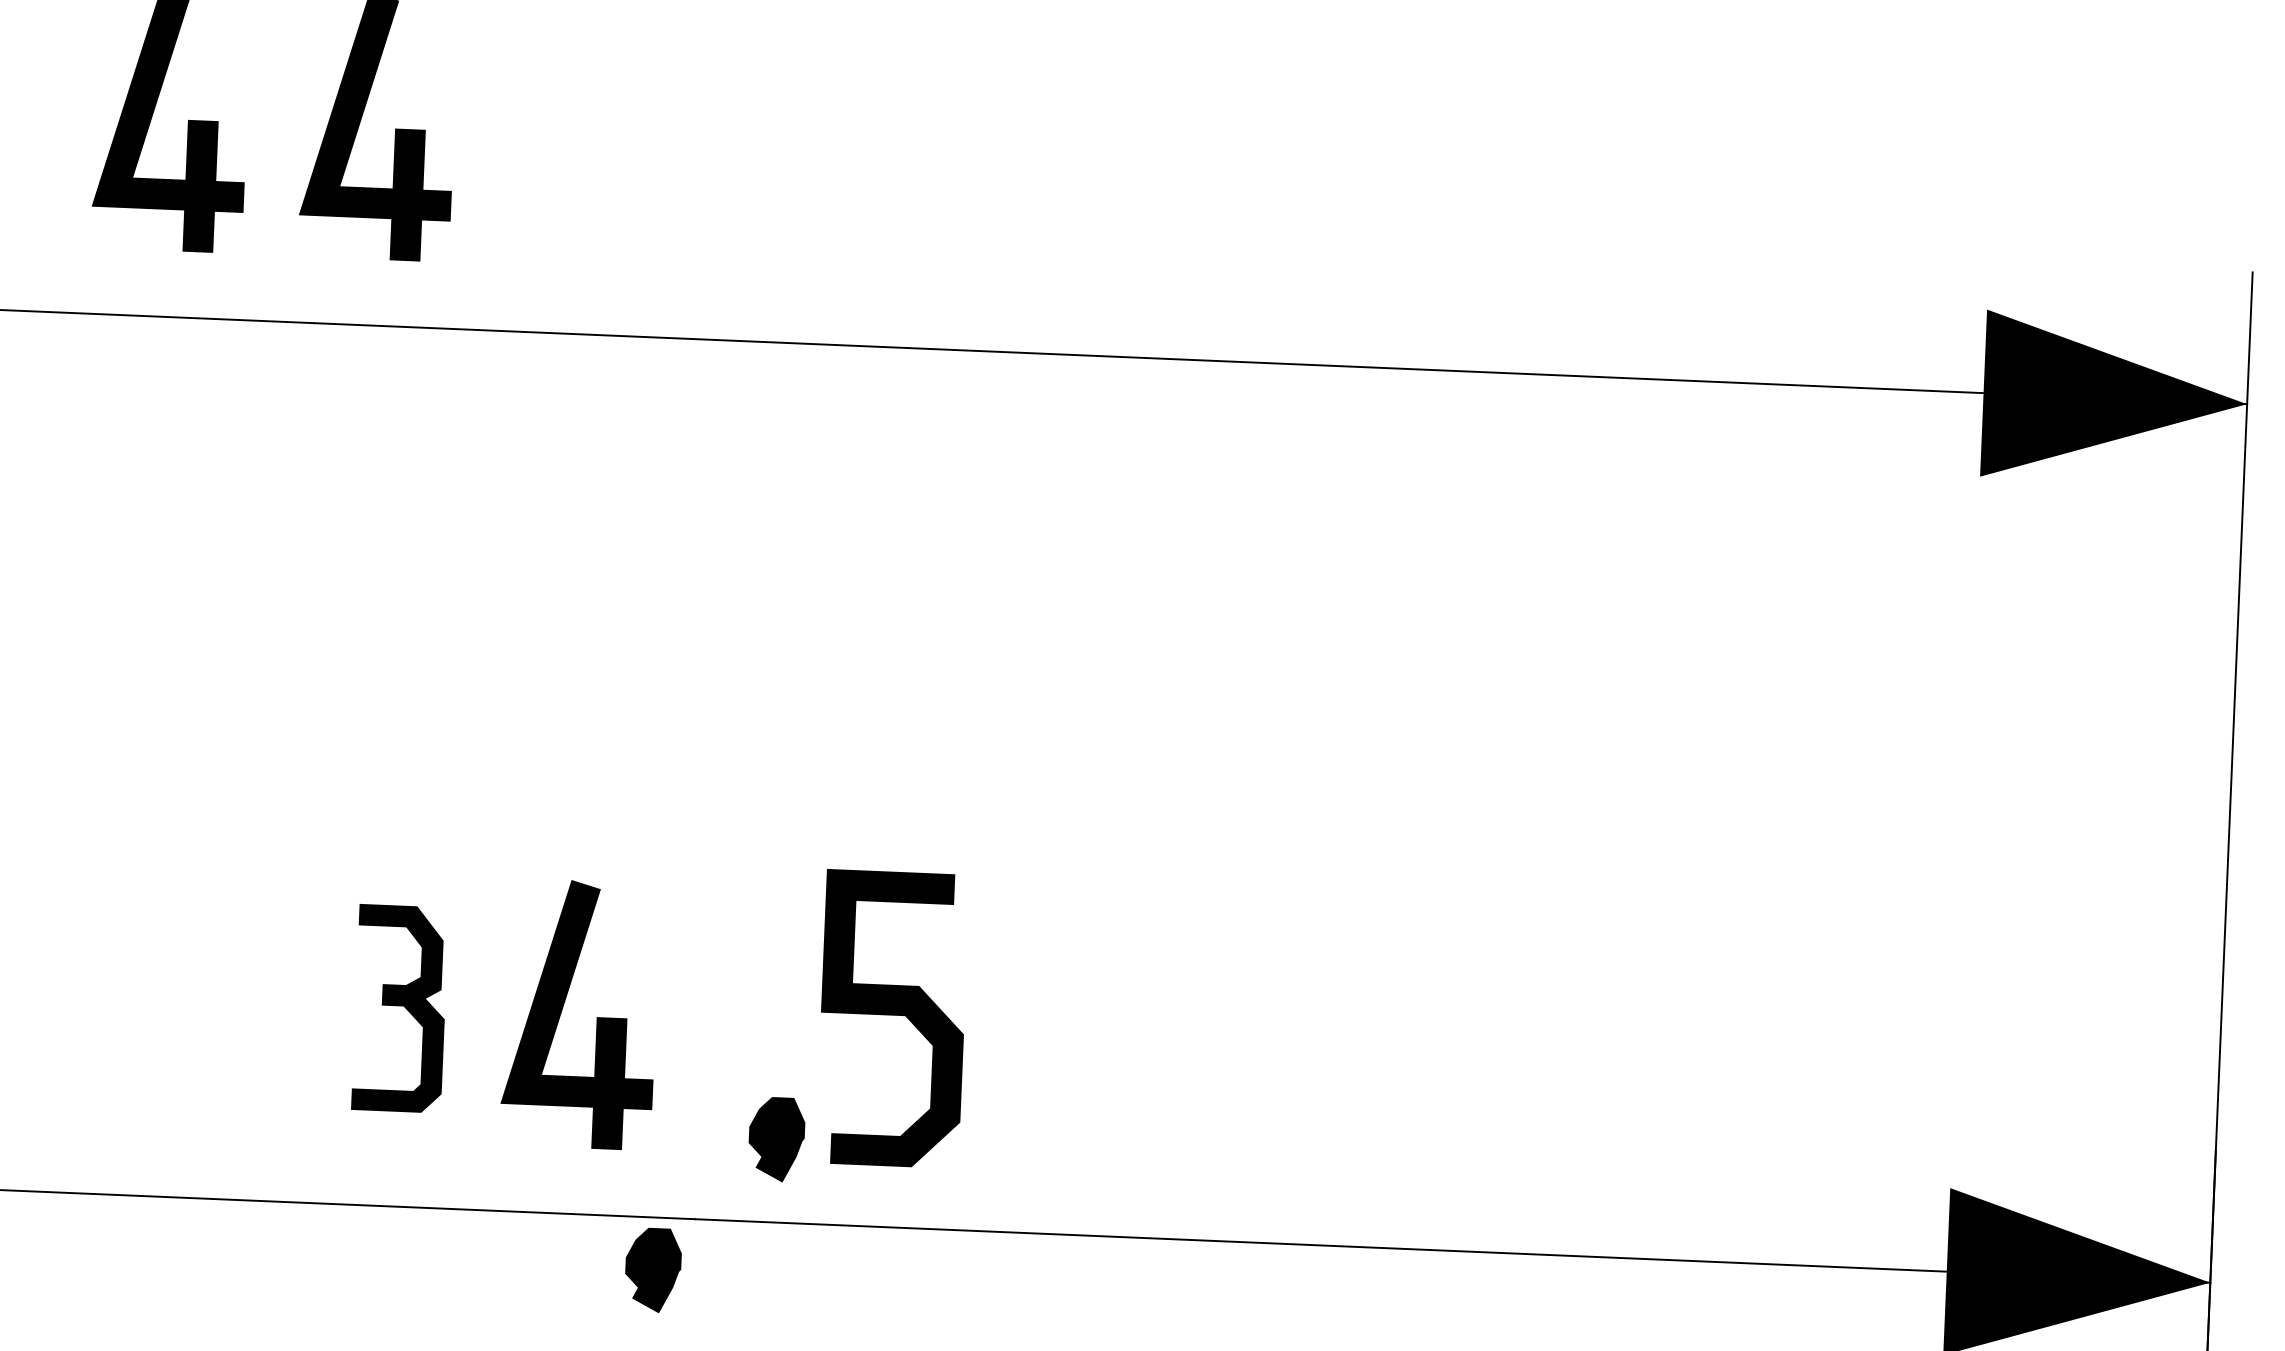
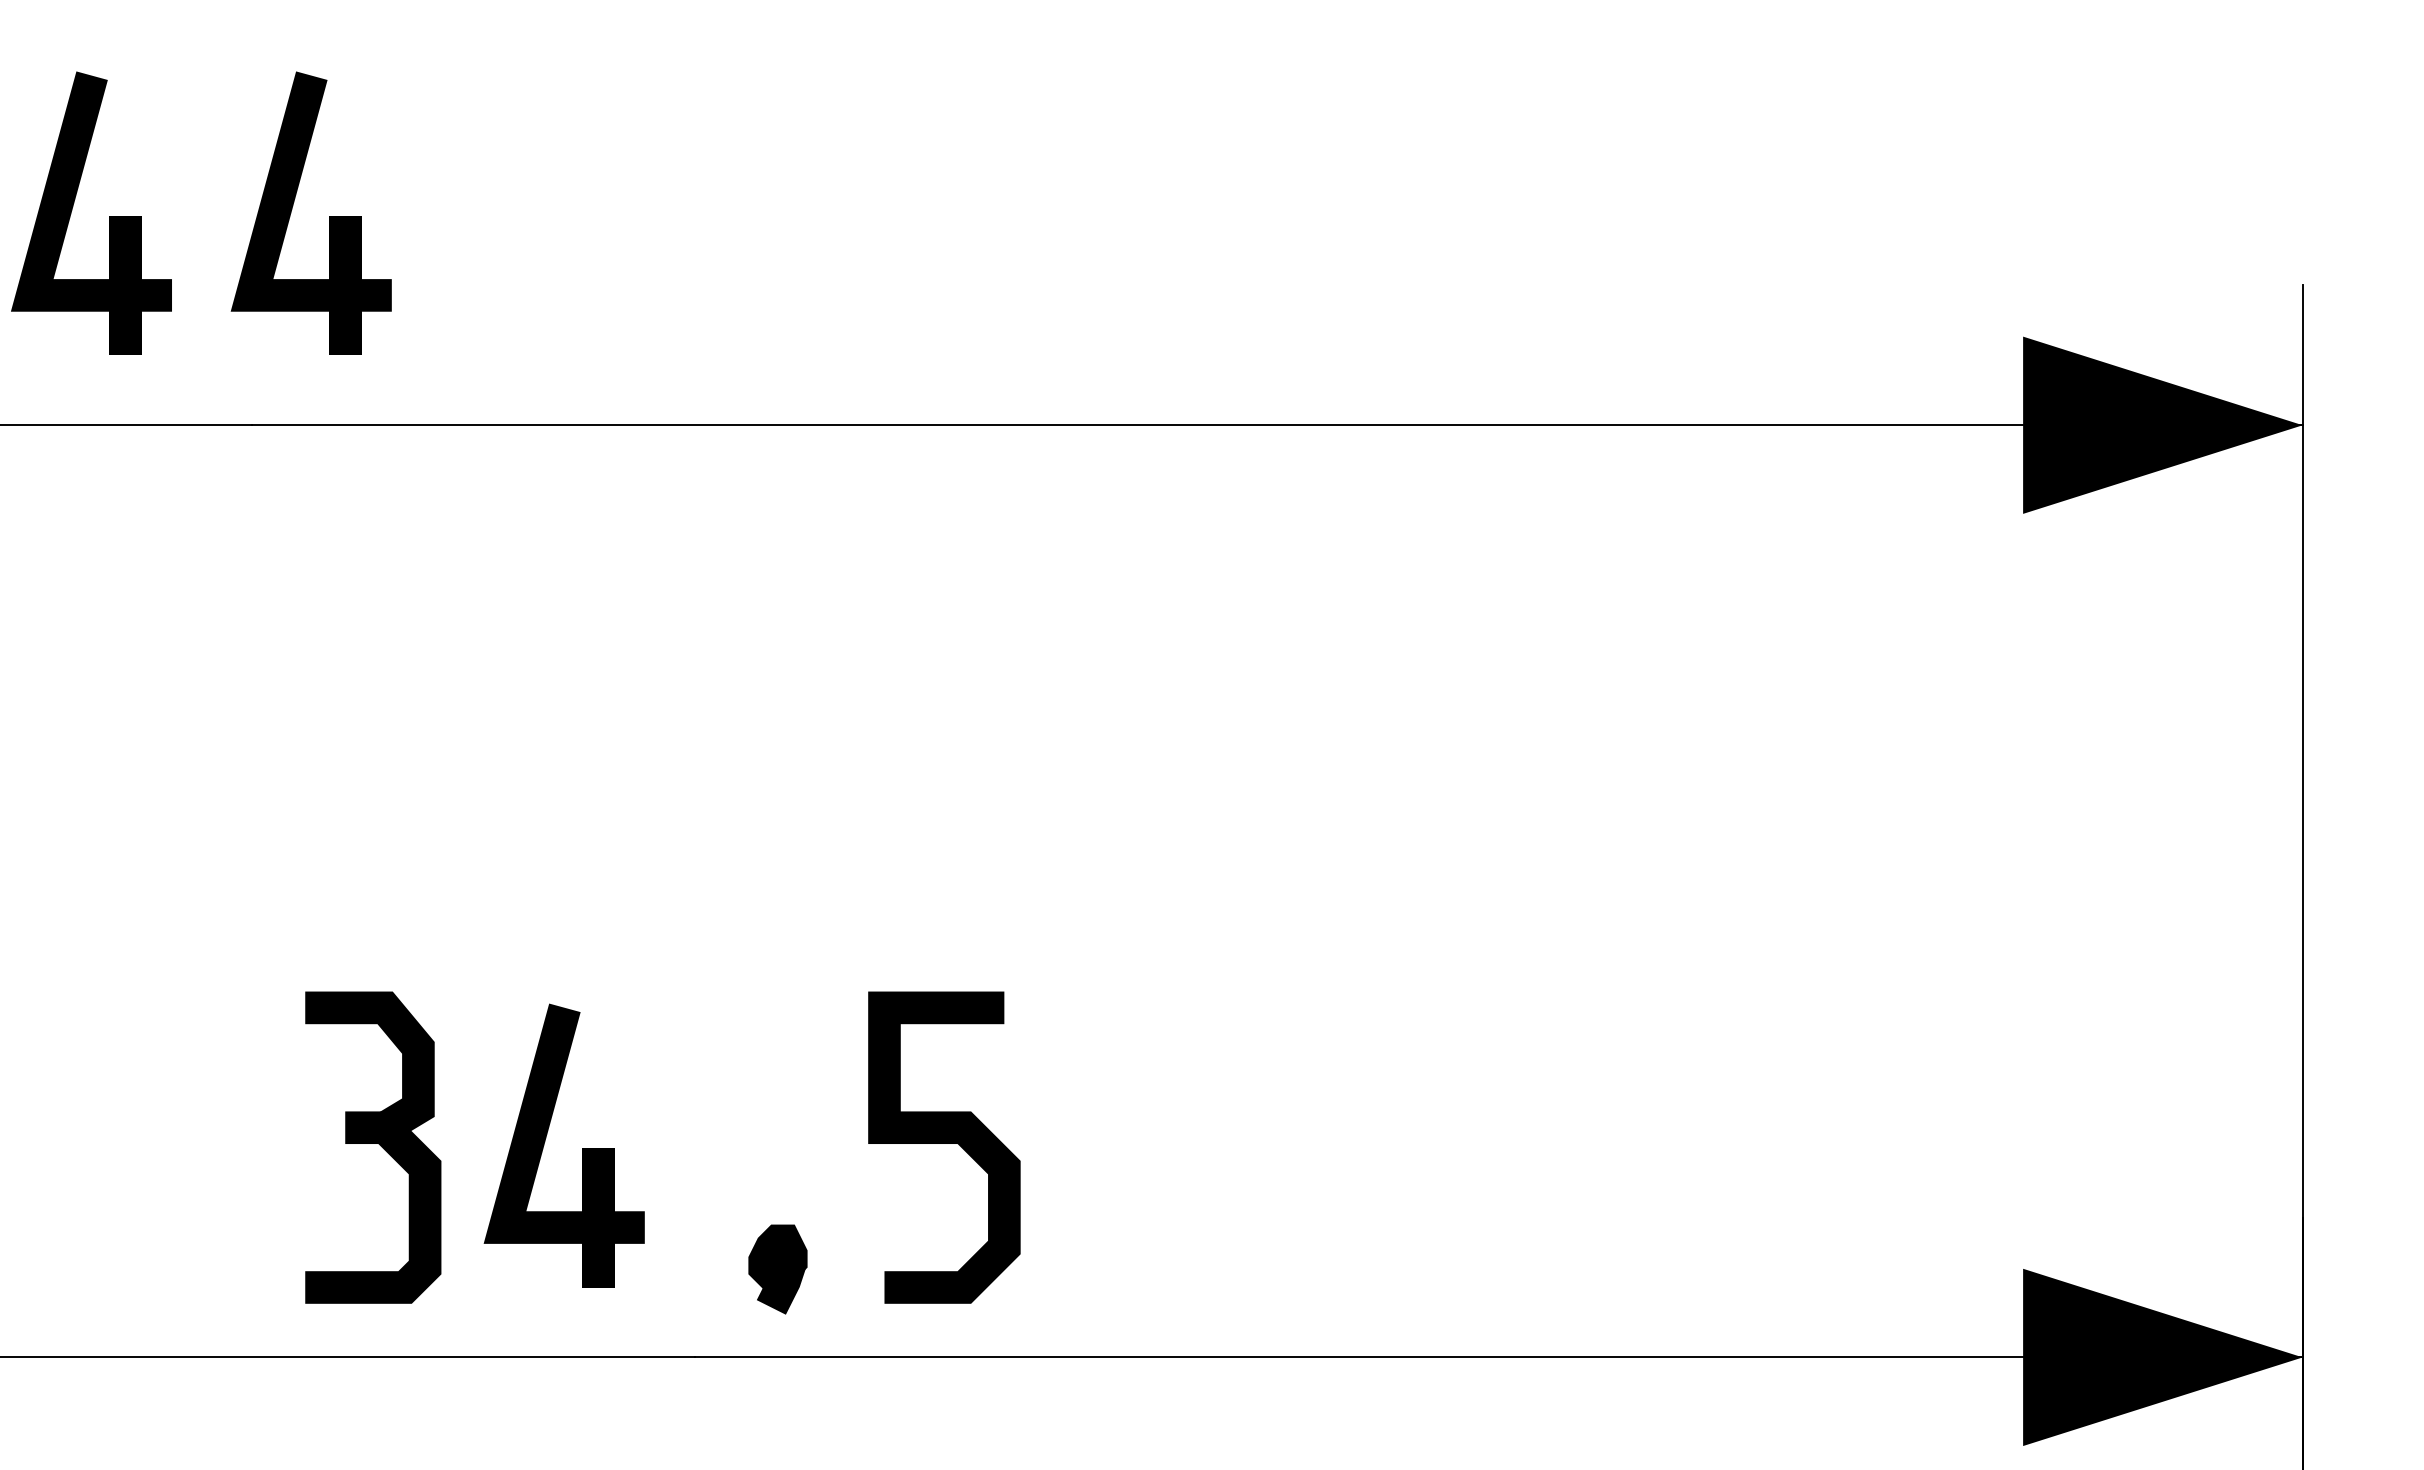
part: (400, 1008) -> (373, 1147), size x1.43
curve: (892, 1015) -> (944, 1143), moved
part: (652, 1270) -> (652, 1413), removed

